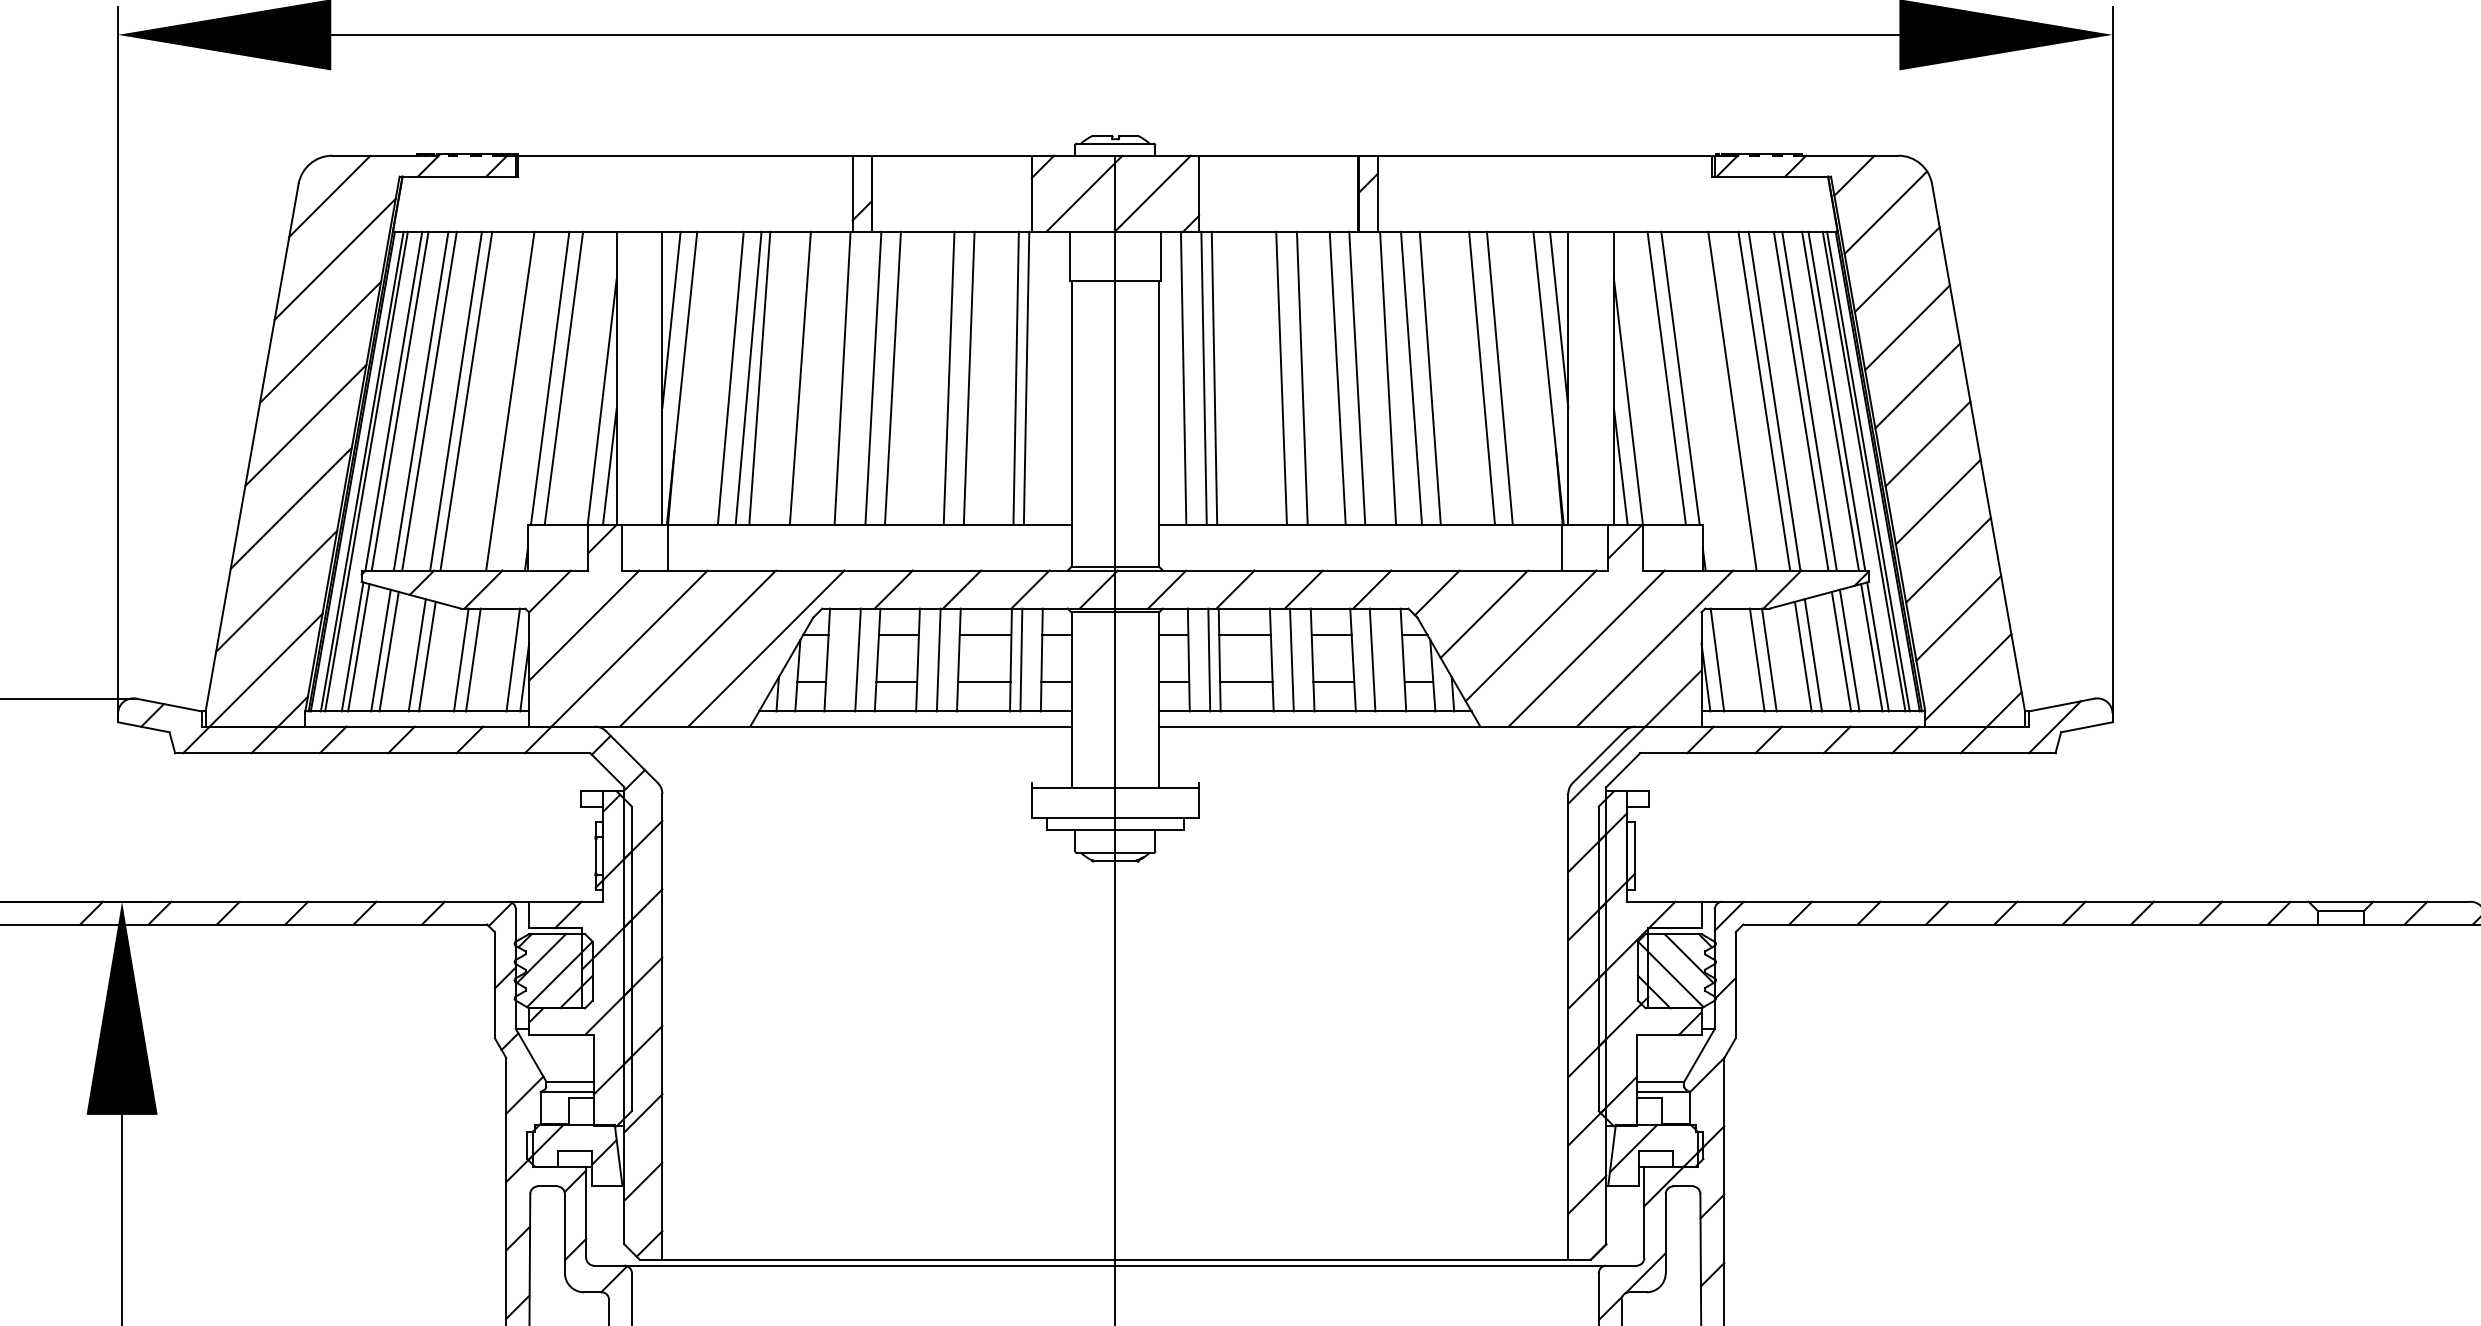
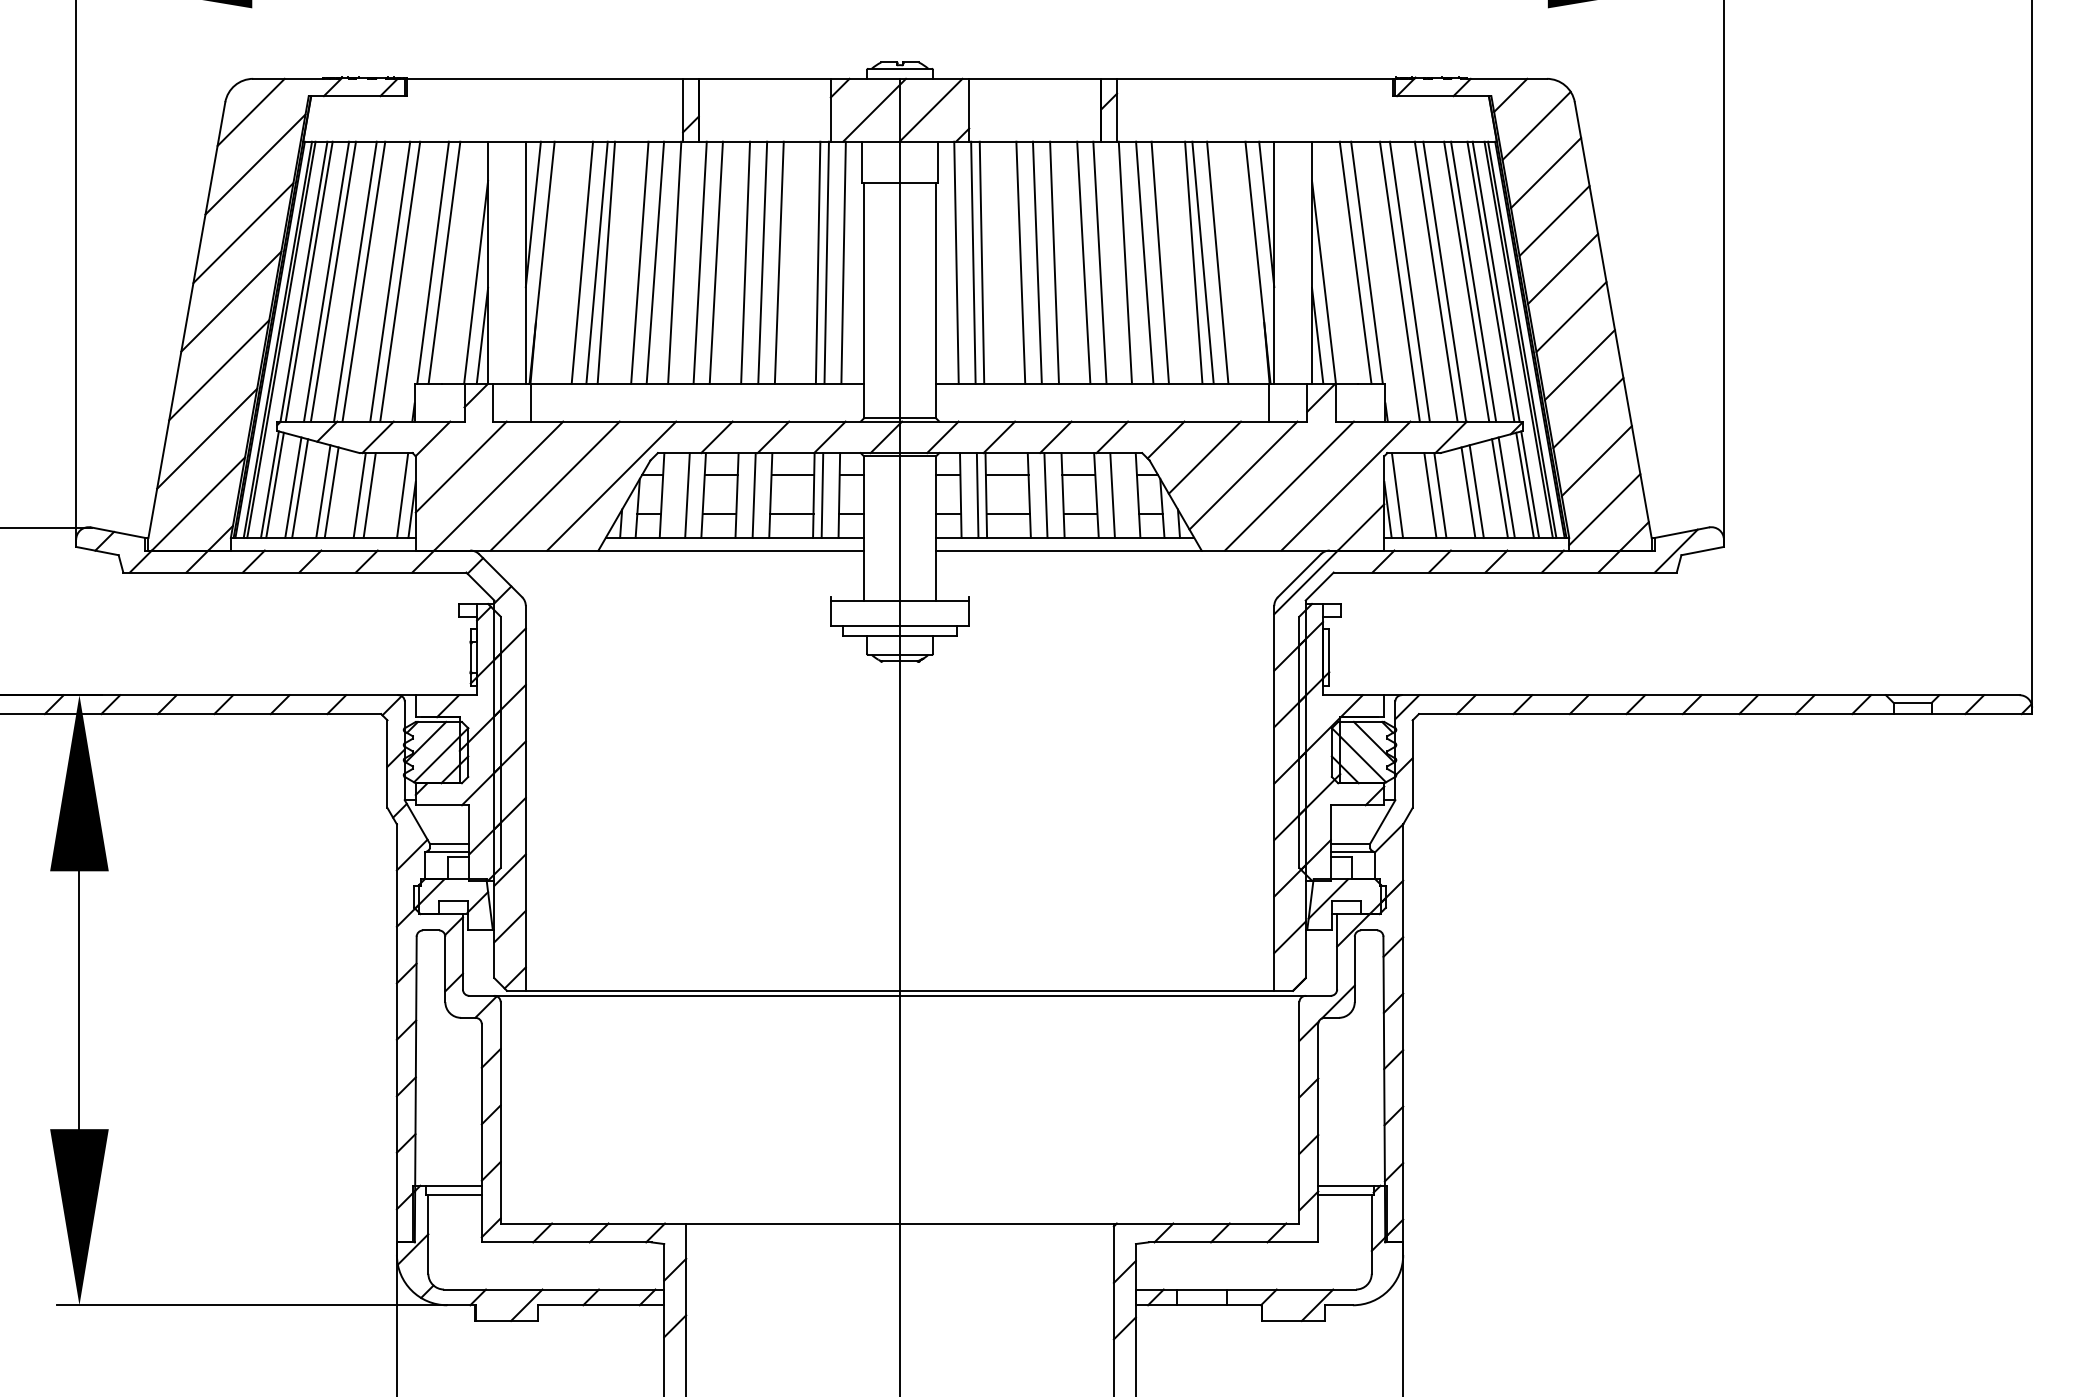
line: (819, 377) -> (655, 262), added
line: (928, 377) -> (745, 262), added
line: (1046, 377) -> (843, 262), added
line: (1261, 377) -> (1020, 262), added
line: (1470, 377) -> (1193, 262), added
line: (498, 400) -> (390, 281), added
line: (1719, 400) -> (1399, 281), added

